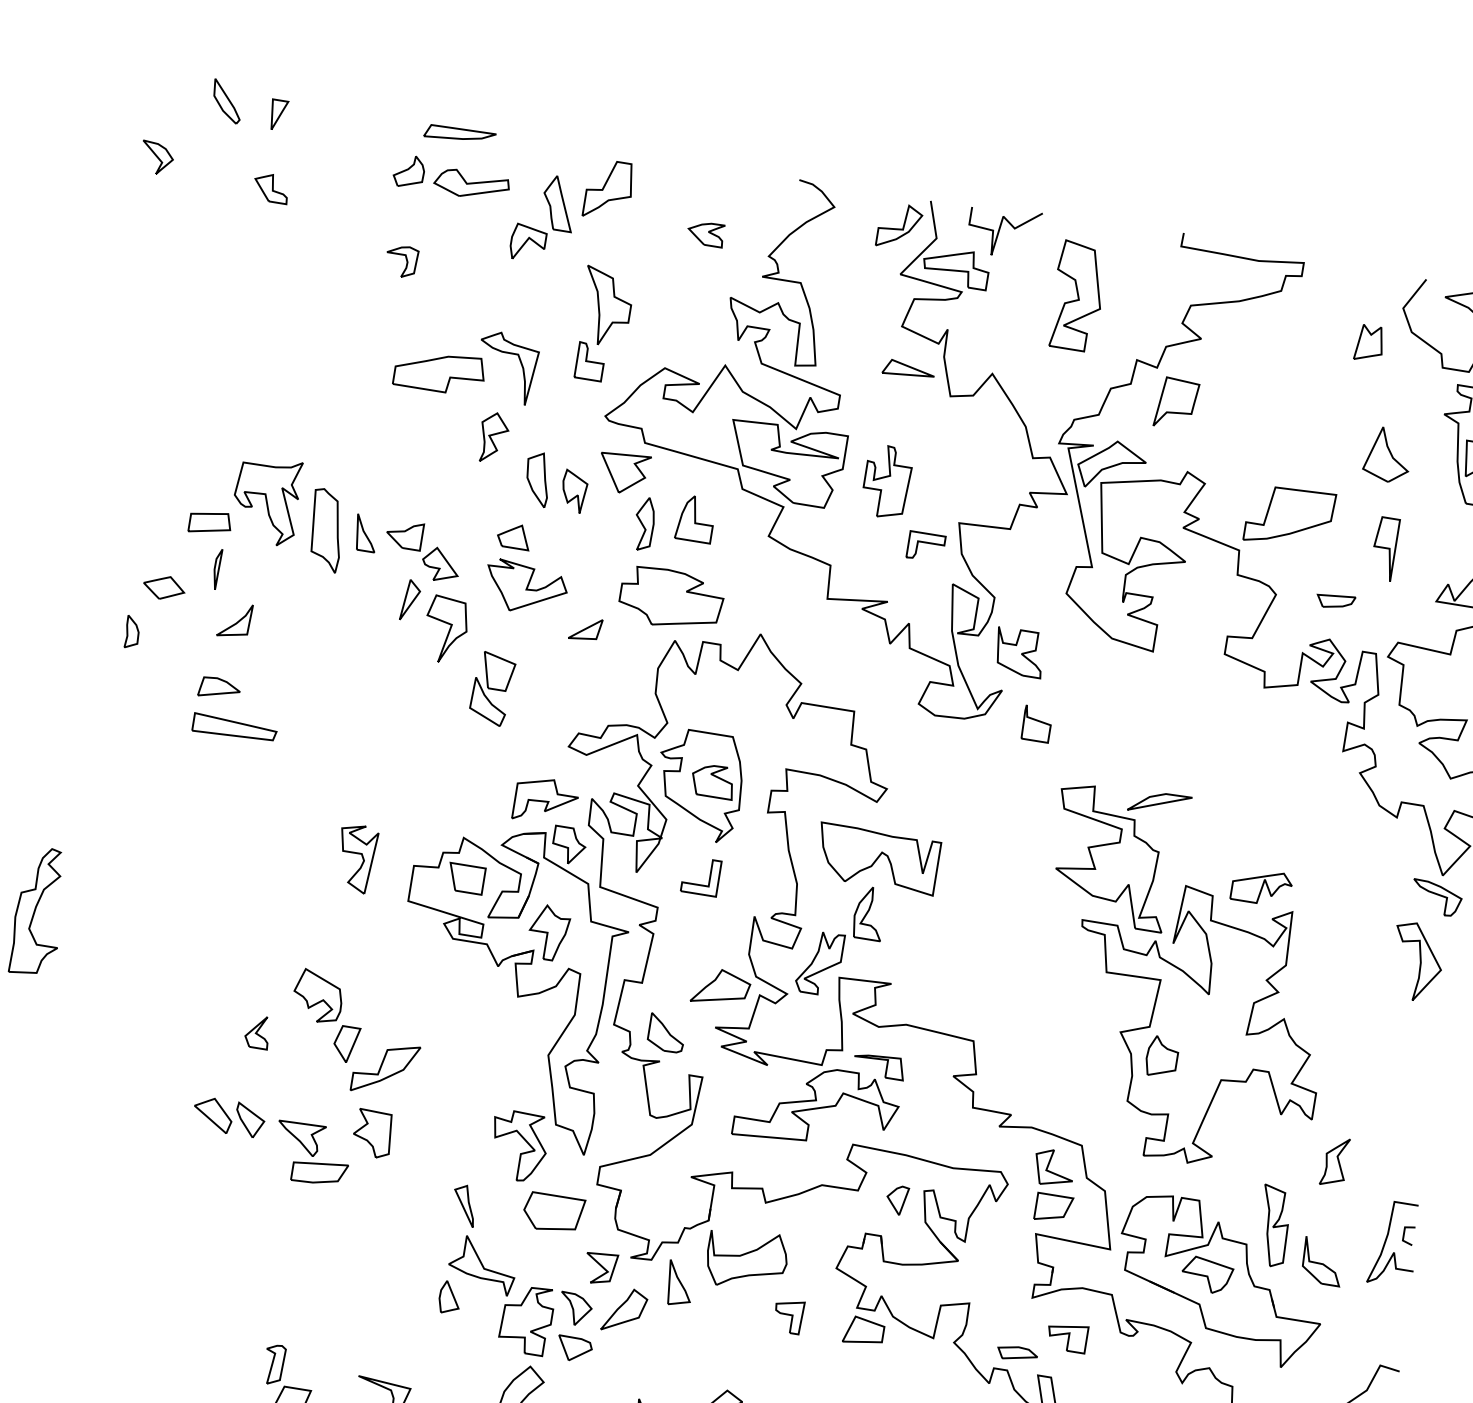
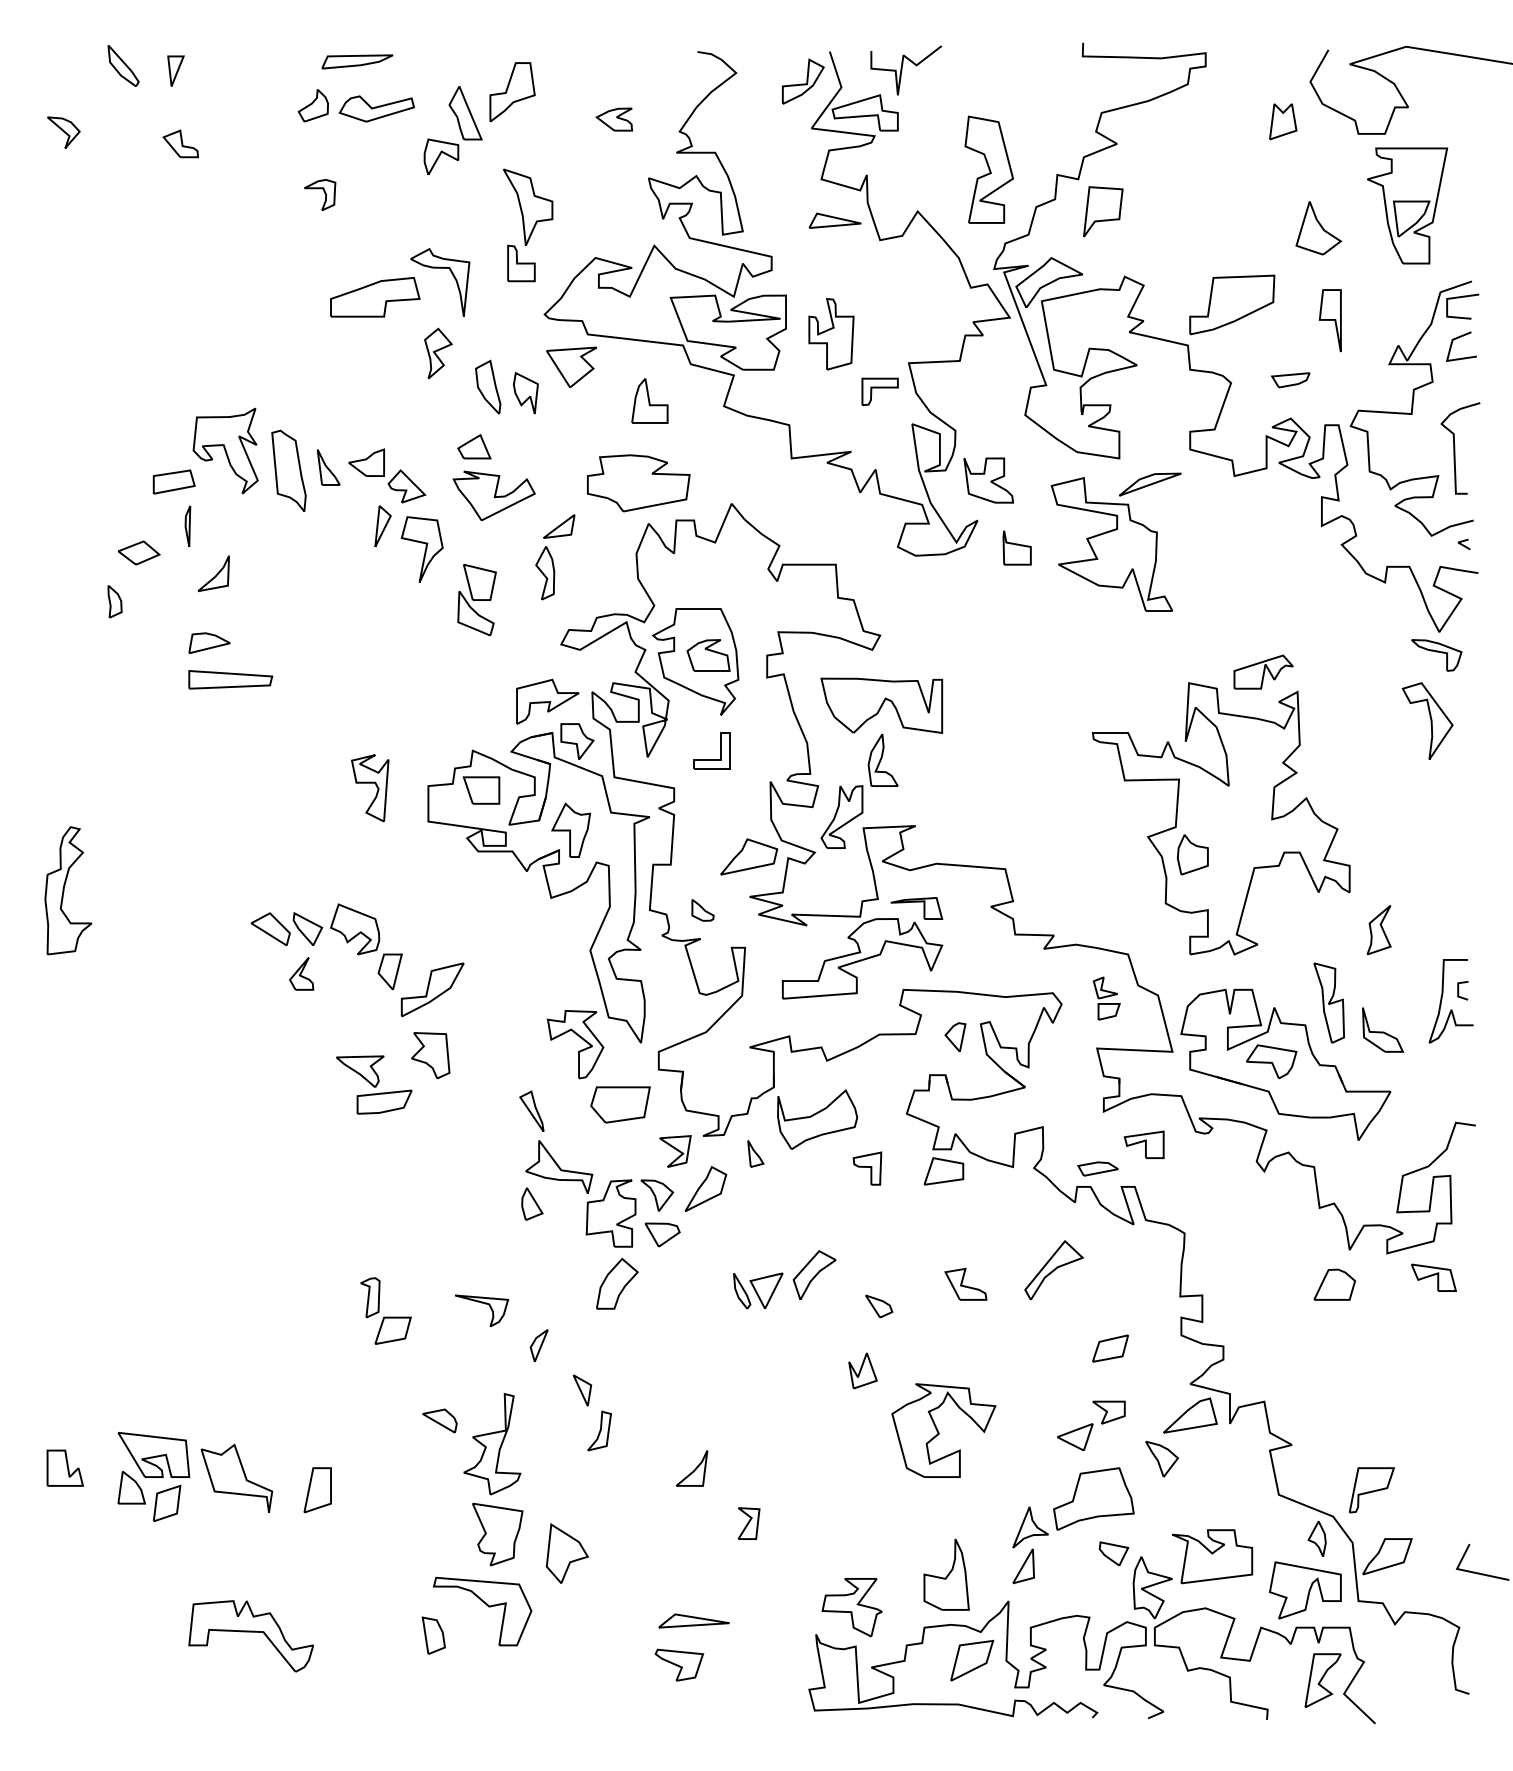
part: (1077, 295) -> (988, 169), moved
part: (644, 524) -> (545, 573), moved
part: (1116, 854) -> (1115, 541), moved
part: (666, 1033) -> (702, 910), size x0.6
part: (228, 1116) -> (286, 928), moved
part: (1053, 1185) -> (1106, 998), size x0.6
part: (679, 1283) -> (755, 1153), size x0.6

